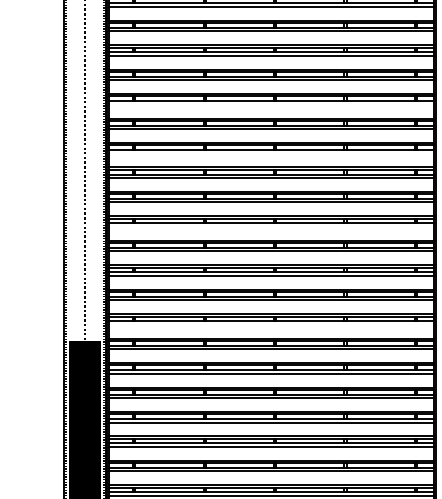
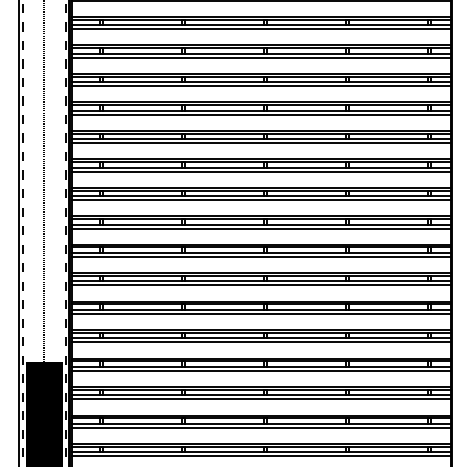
line: (271, 104) -> (261, 86), added
line: (271, 153) -> (261, 143), added
line: (271, 226) -> (261, 228), added
line: (271, 324) -> (261, 342), added

